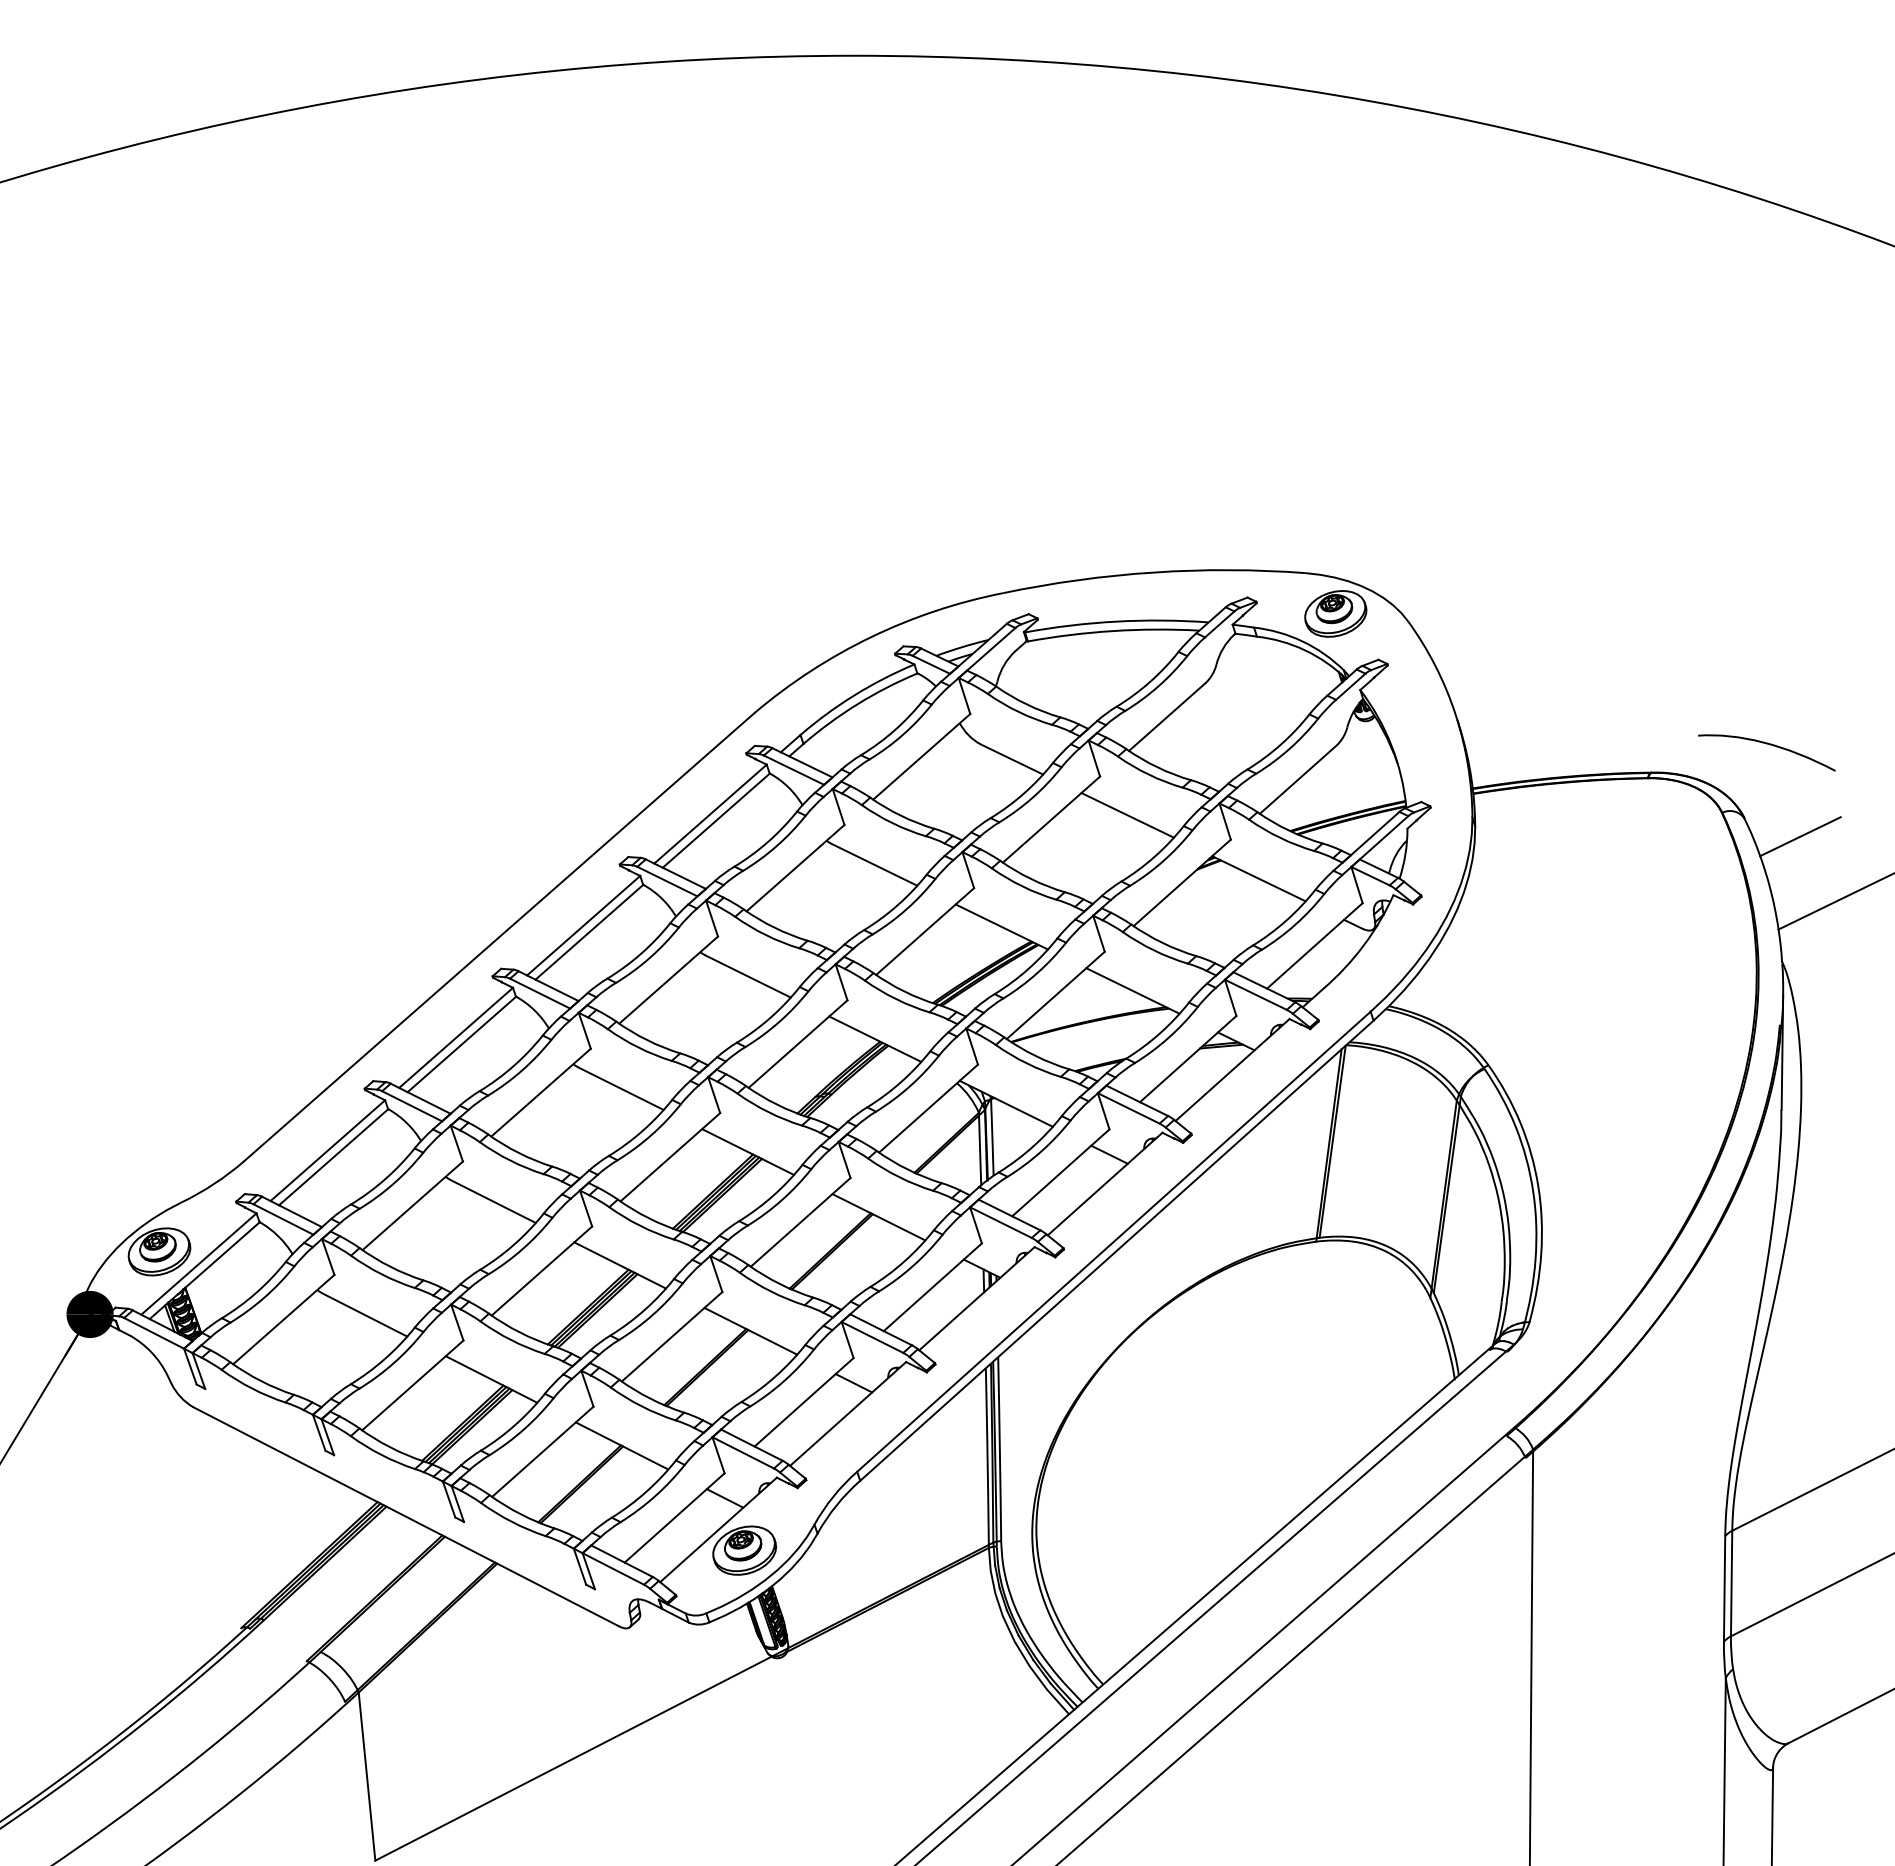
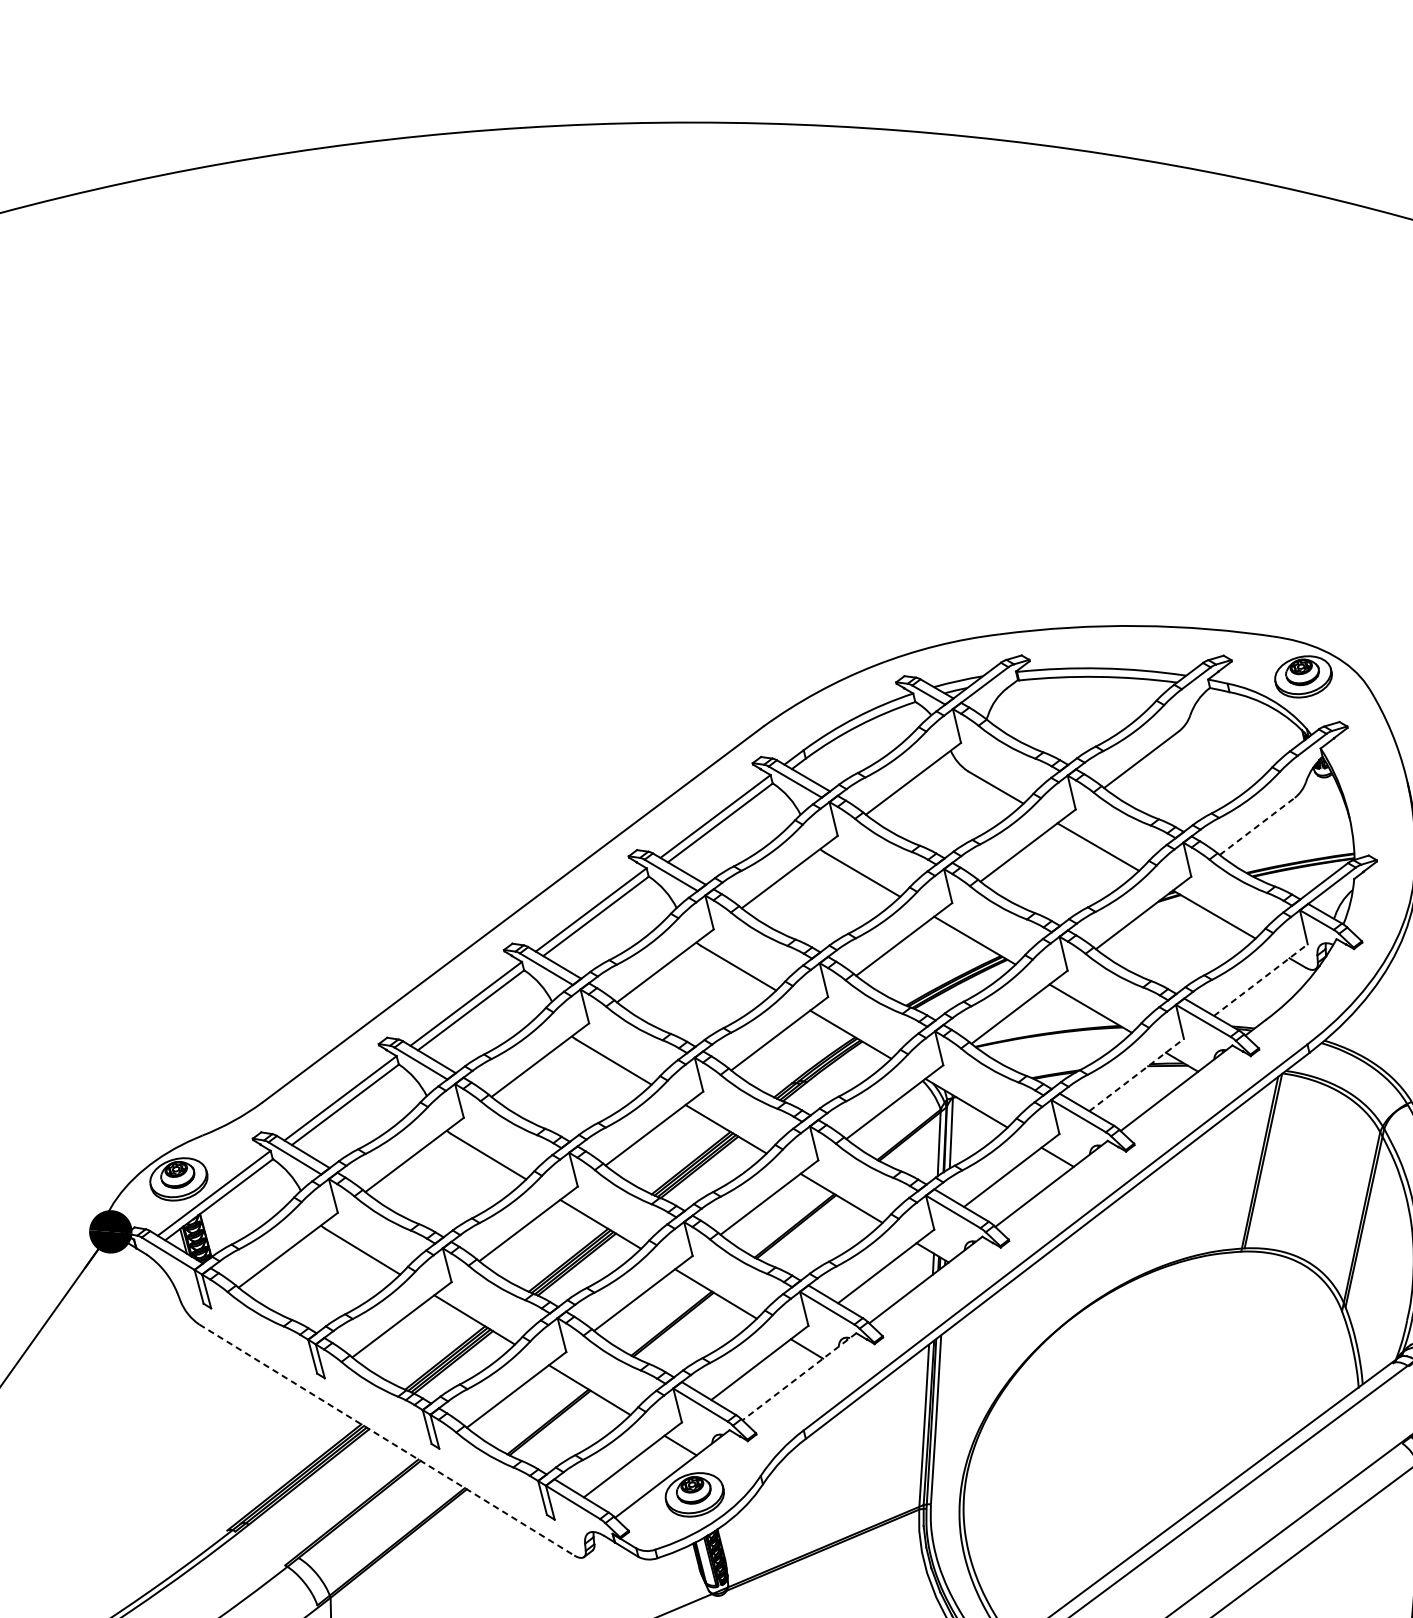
line: (1298, 779) -> (1257, 826), solid -> dashed
line: (1315, 945) -> (1261, 979), solid -> dashed
line: (1188, 1059) -> (1136, 1075), solid -> dashed
line: (848, 1414) -> (799, 1377), solid -> dashed
line: (406, 1517) -> (386, 1440), solid -> dashed

